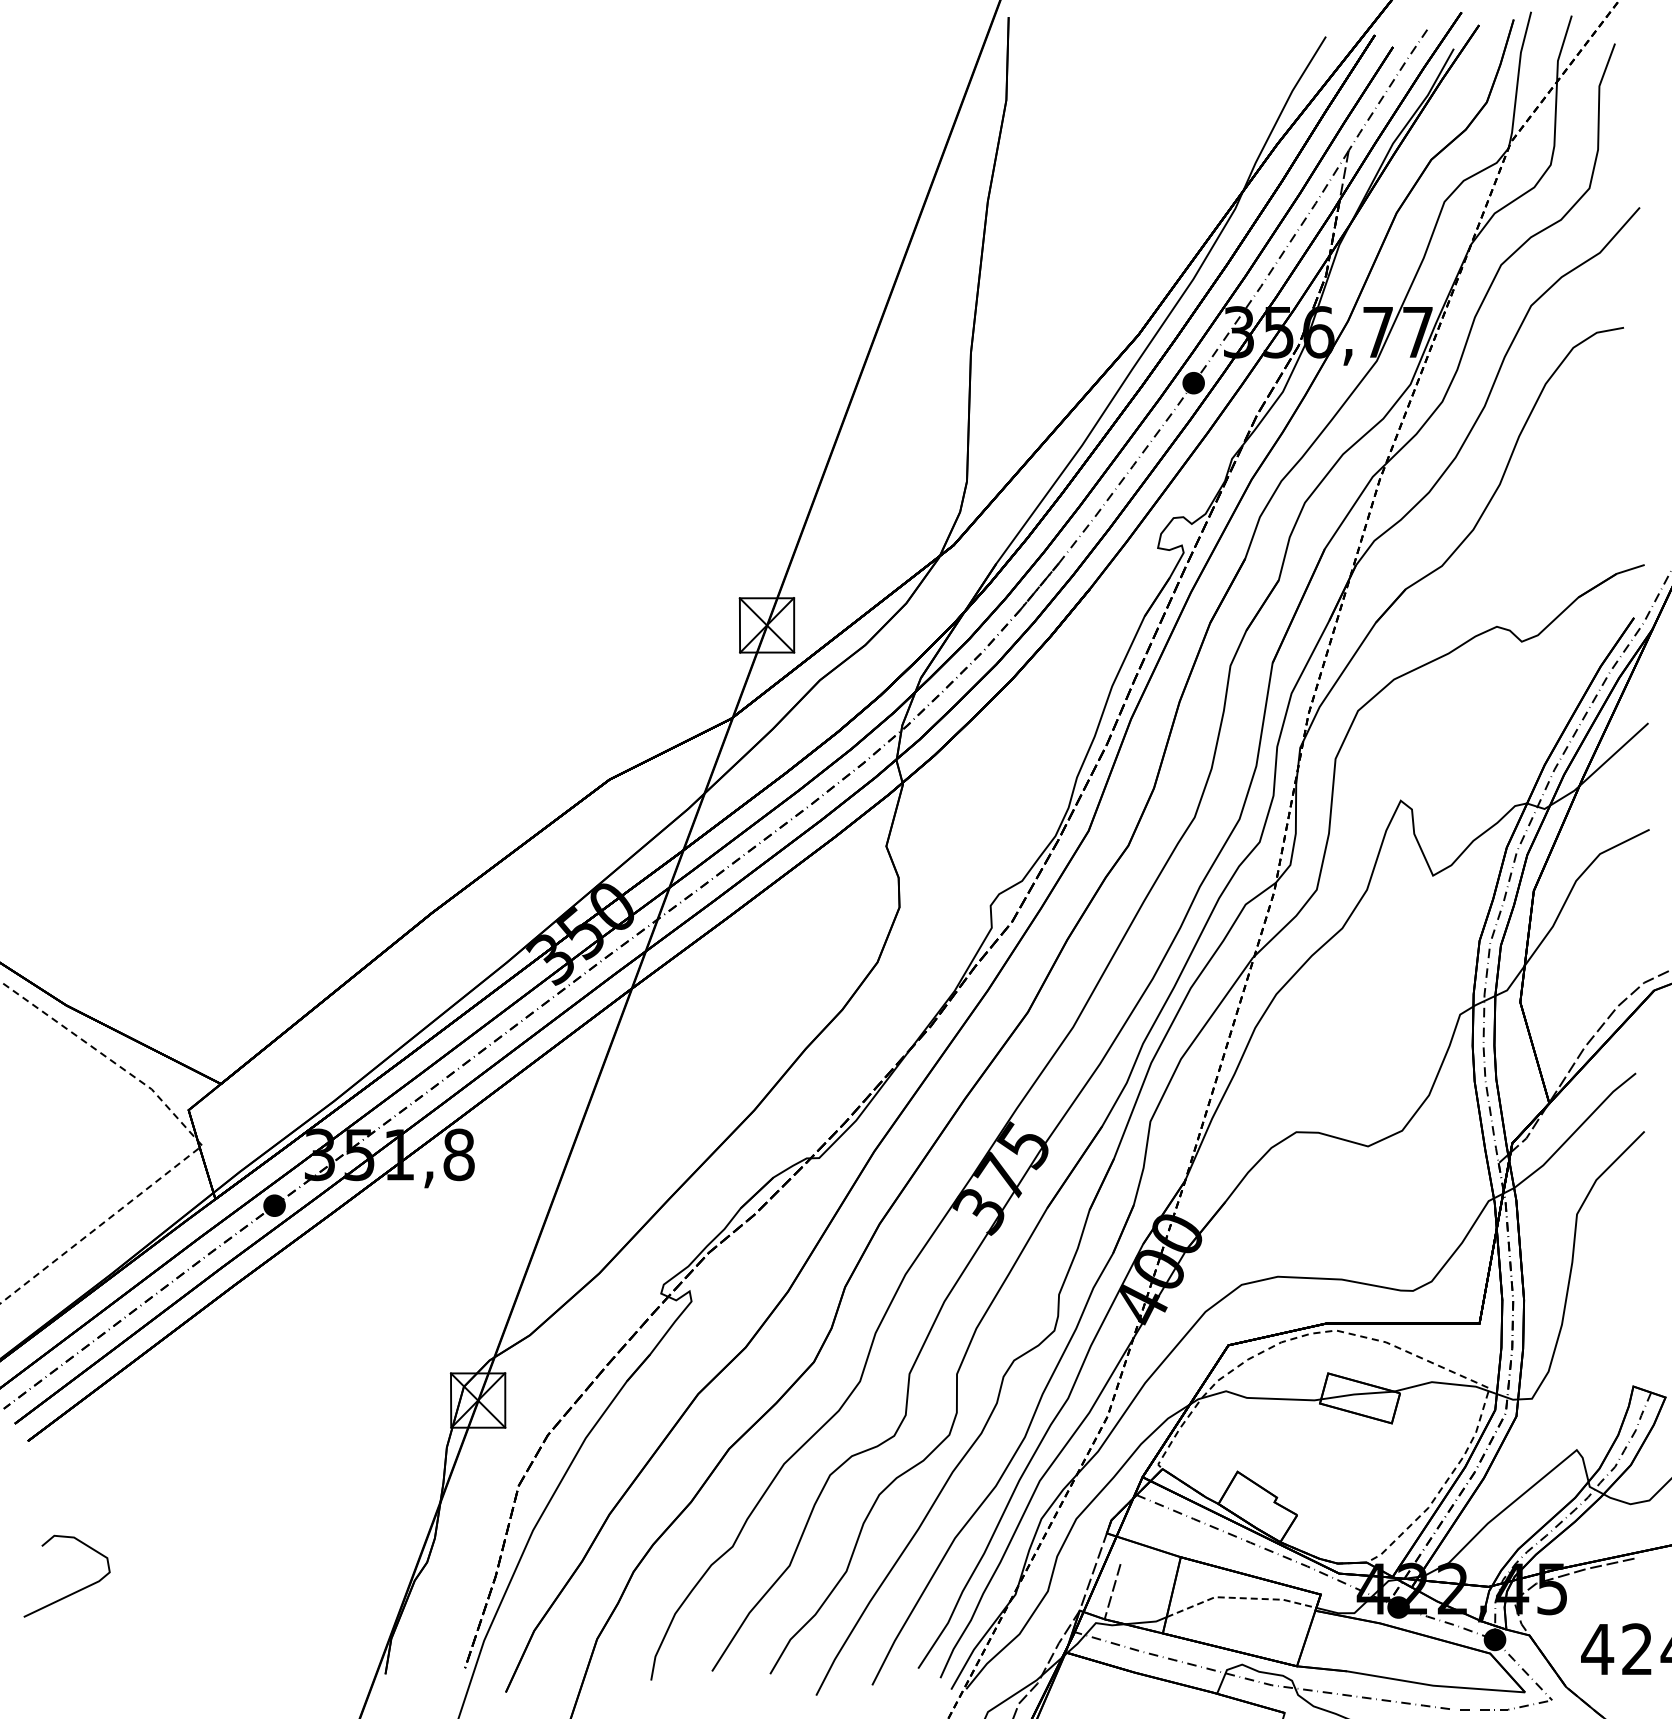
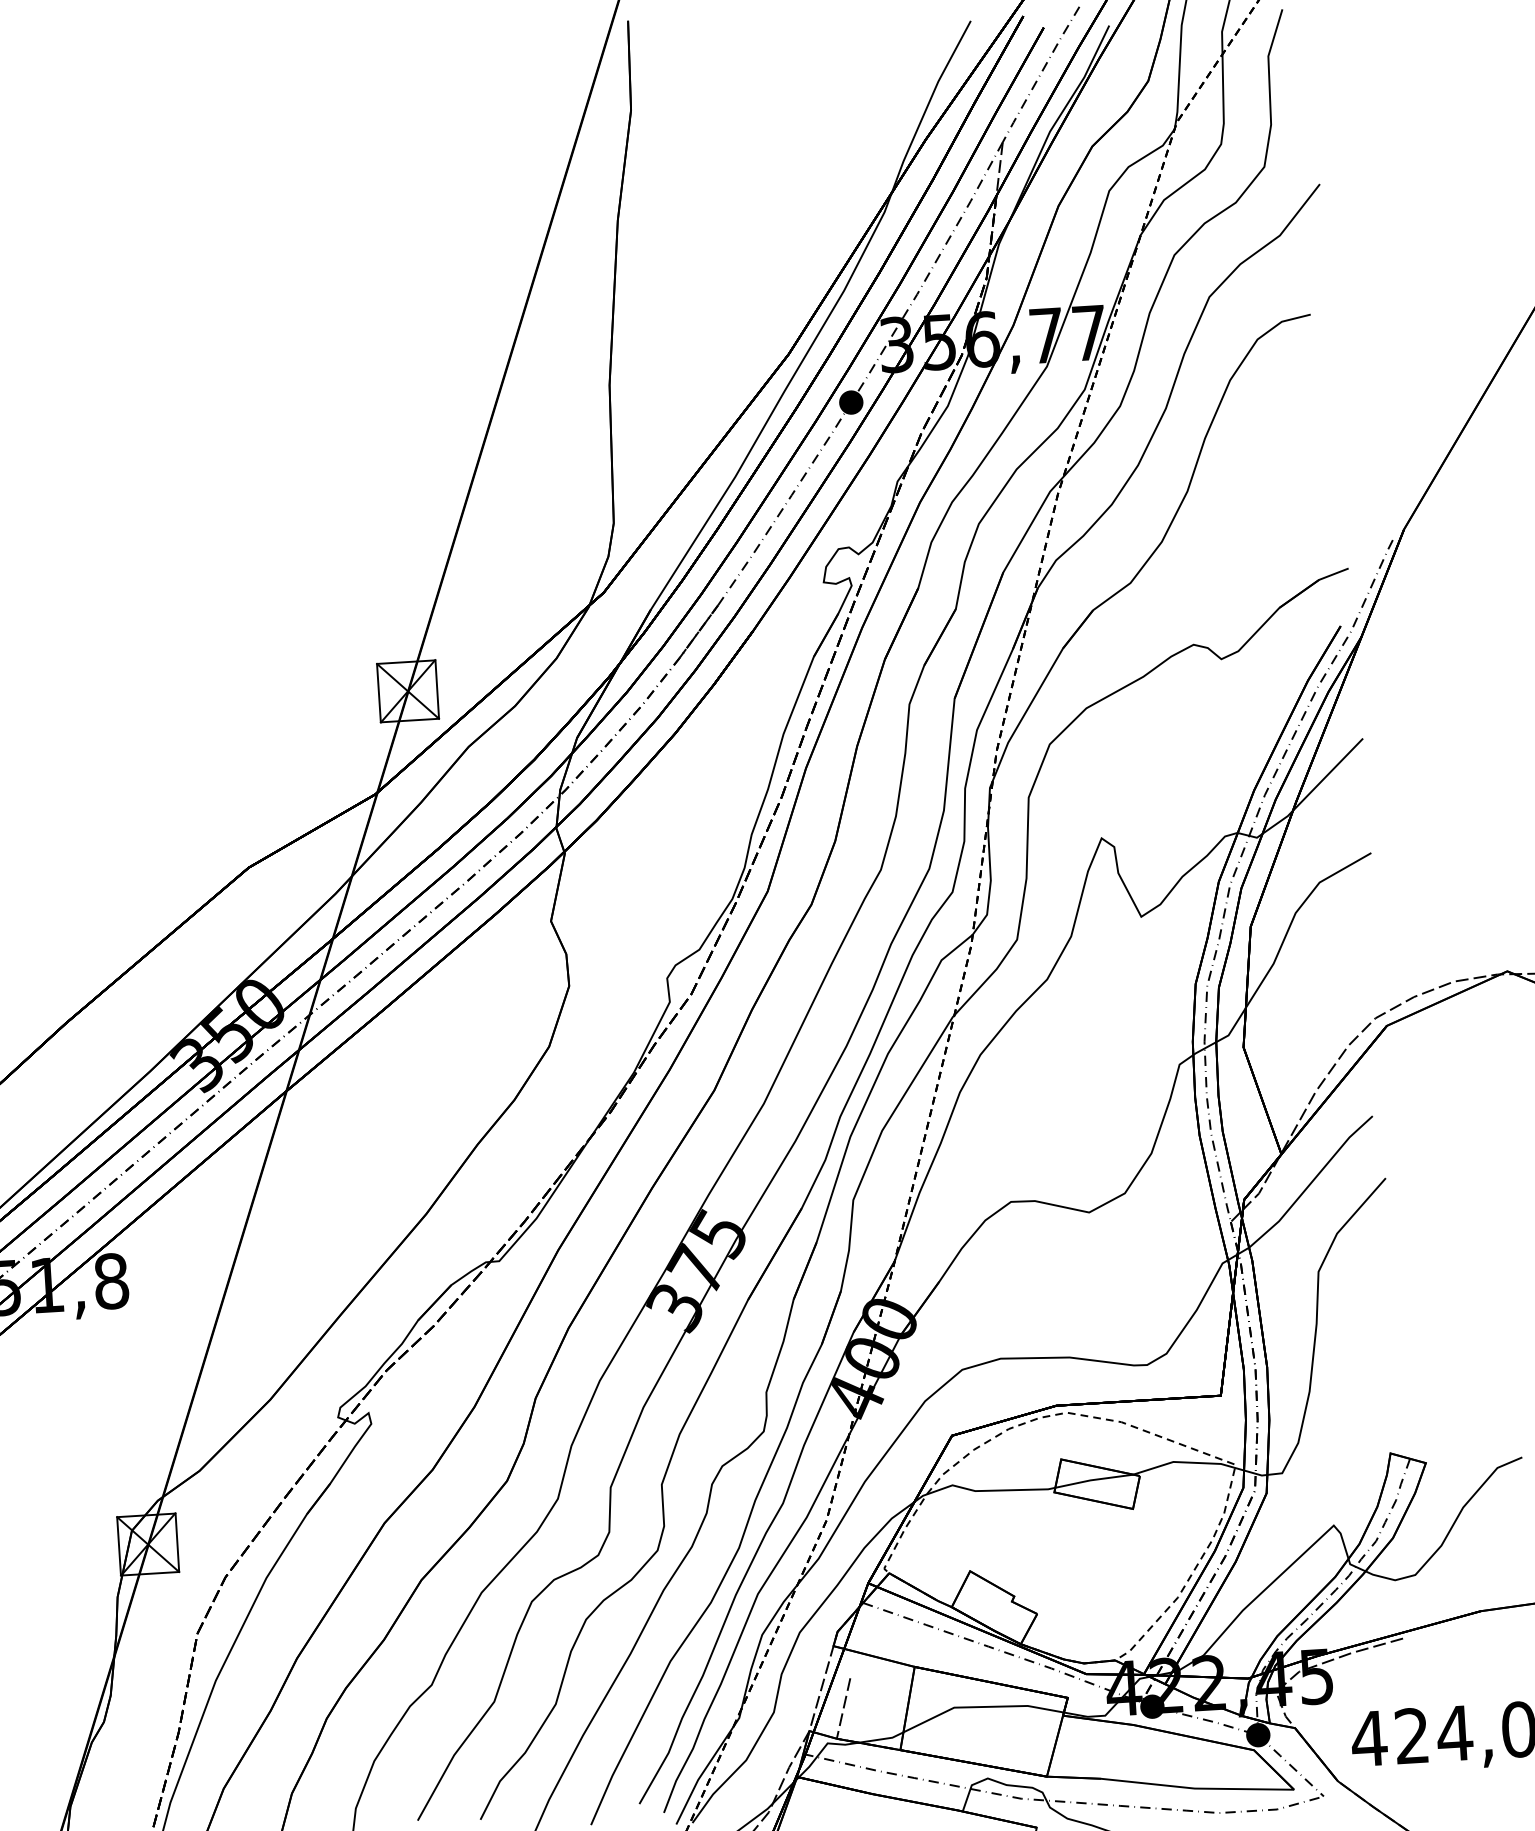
line: (1240, 1598) -> (981, 1707), dashed -> solid

